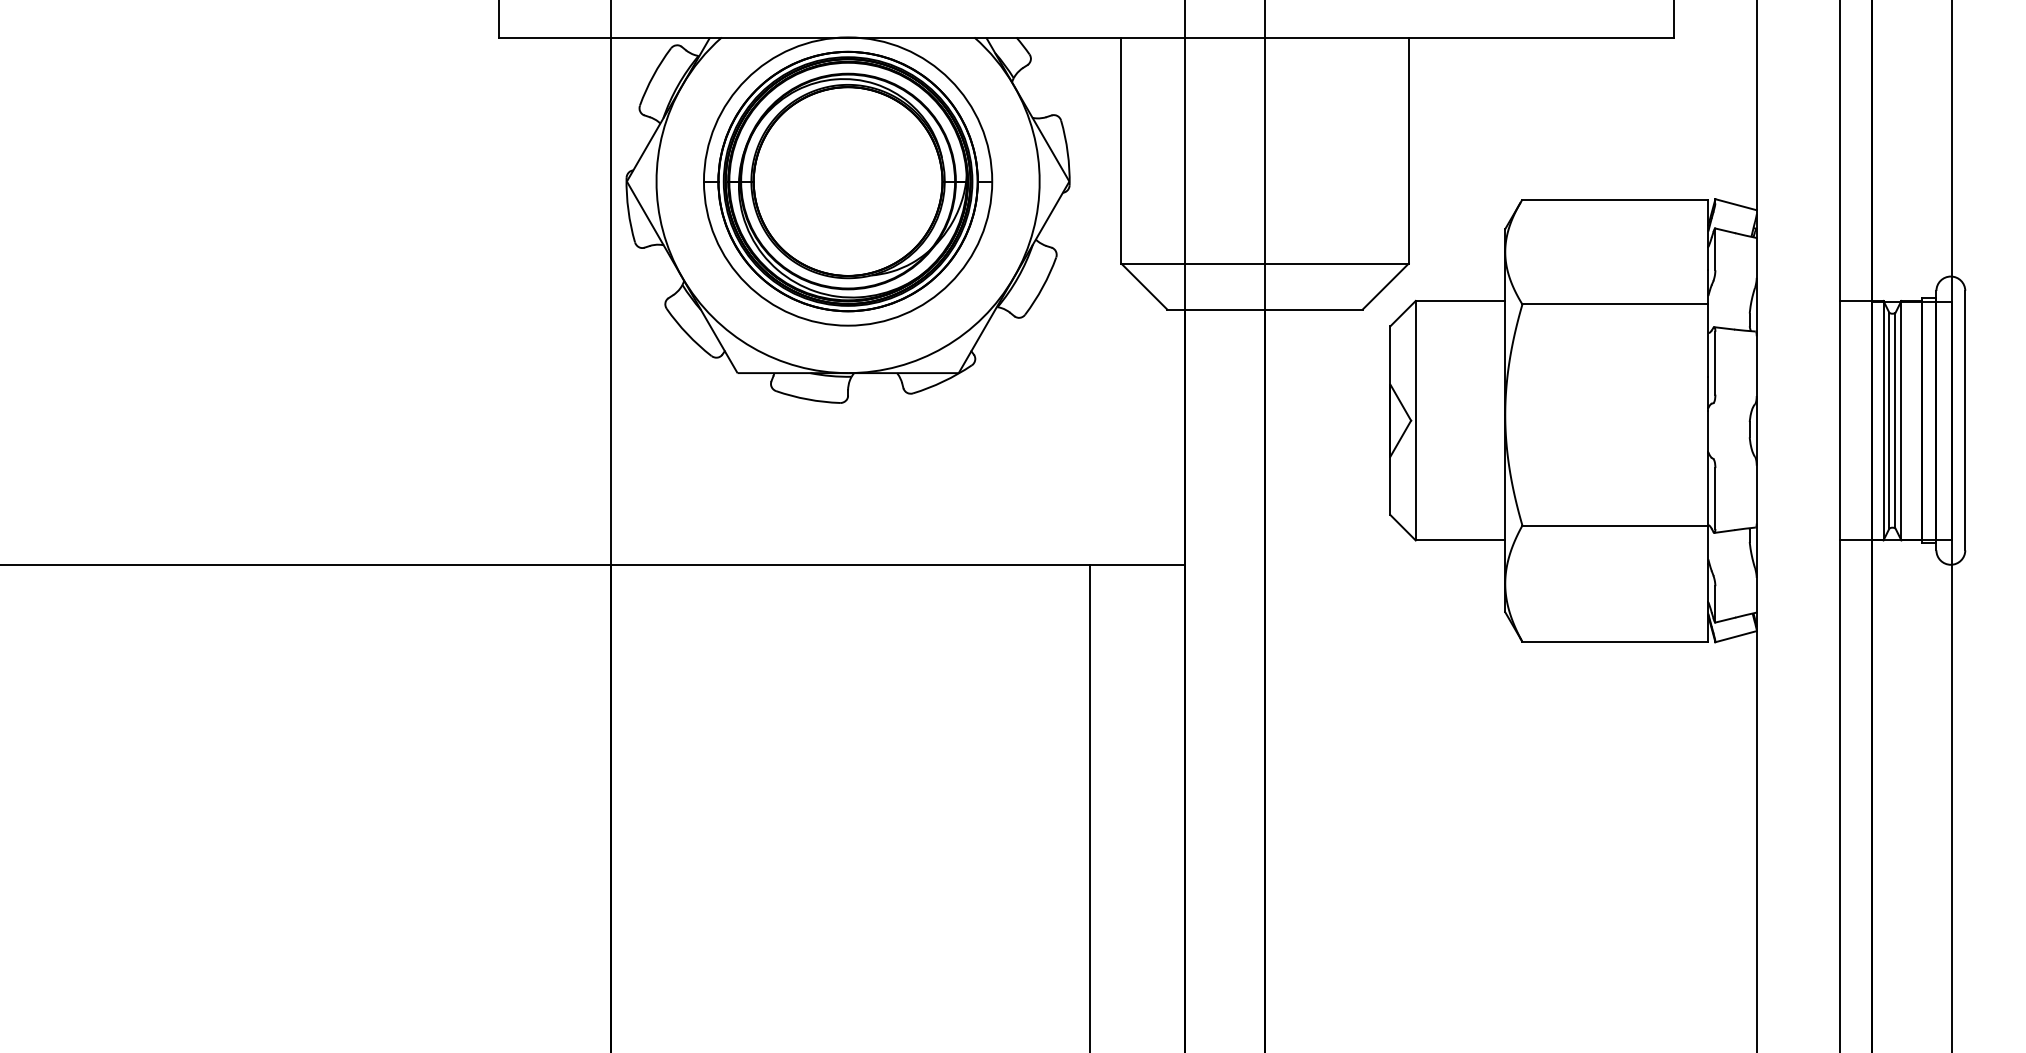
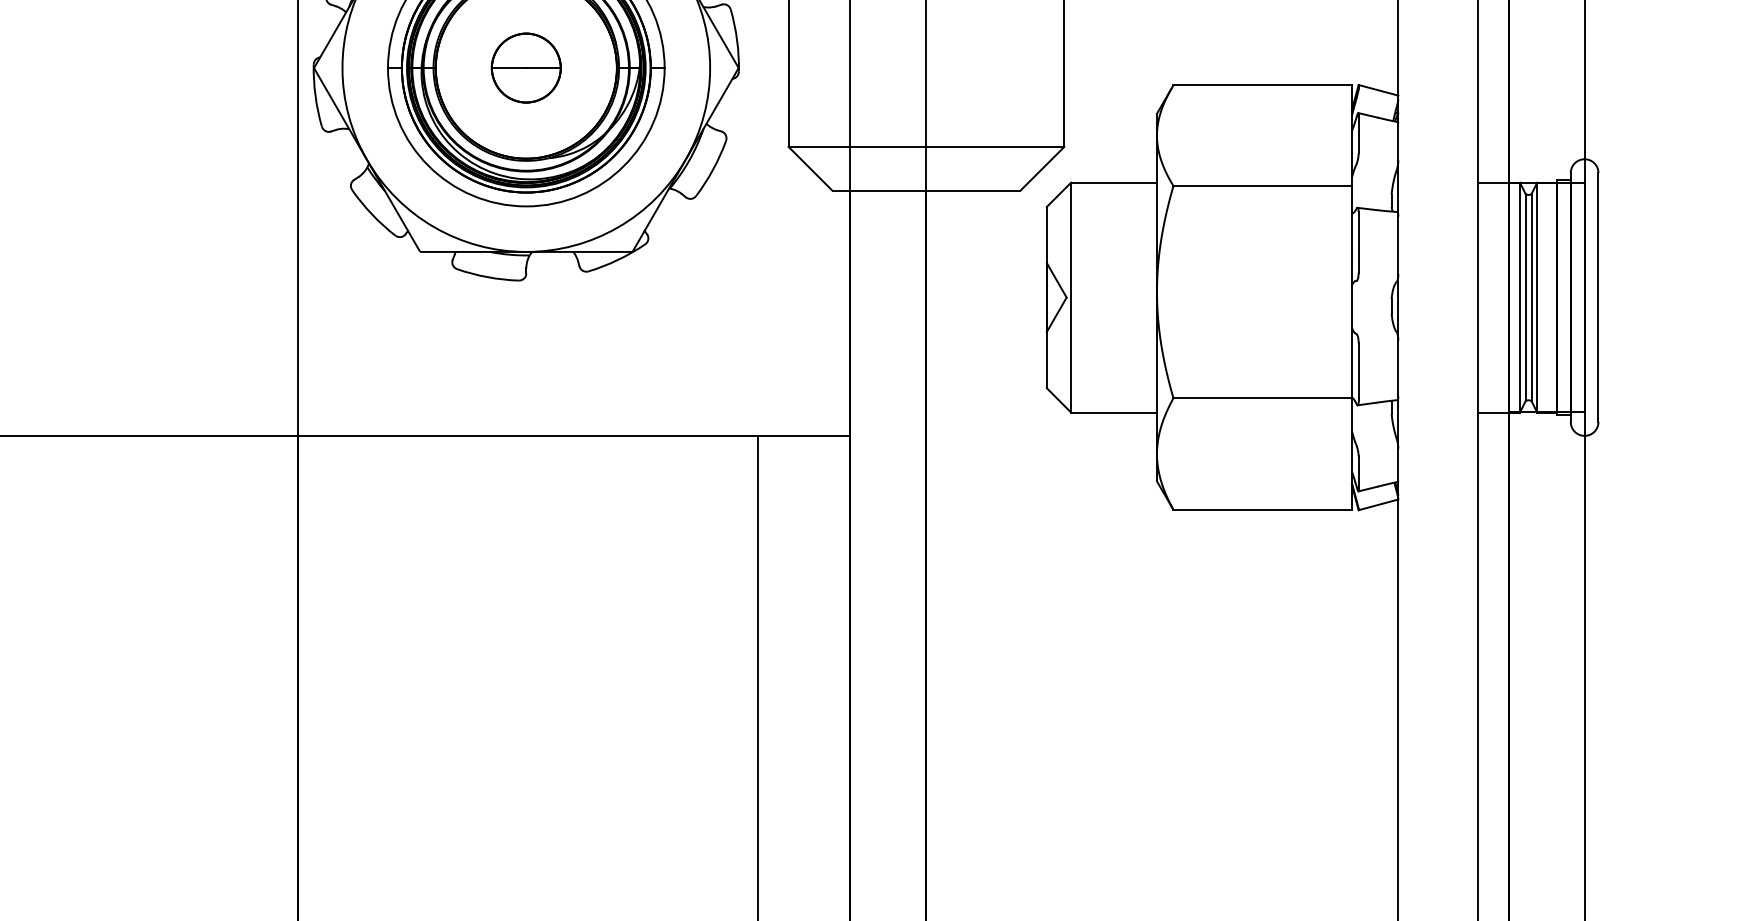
part: (847, 181) -> (525, 68), added

